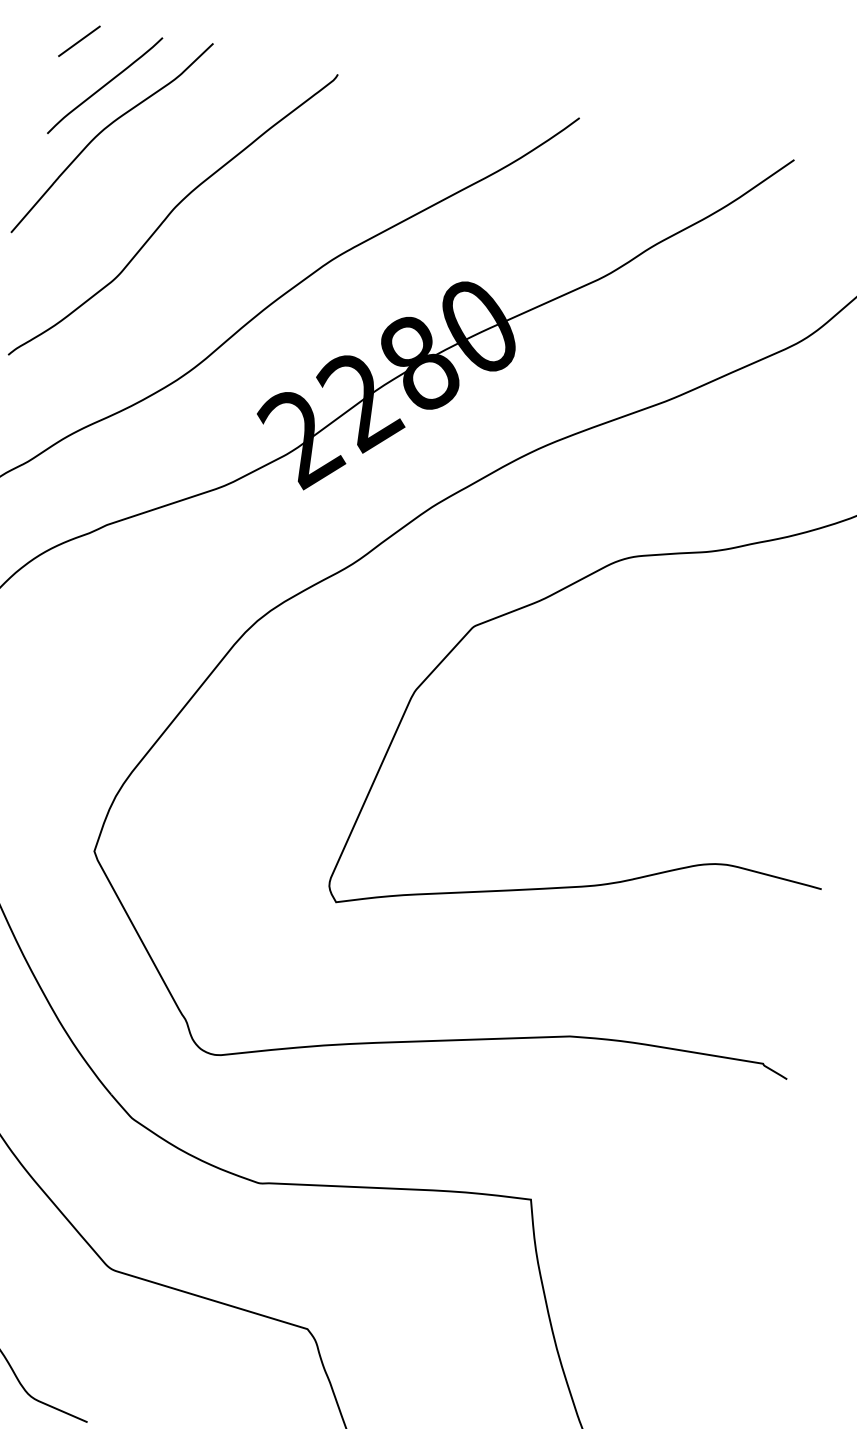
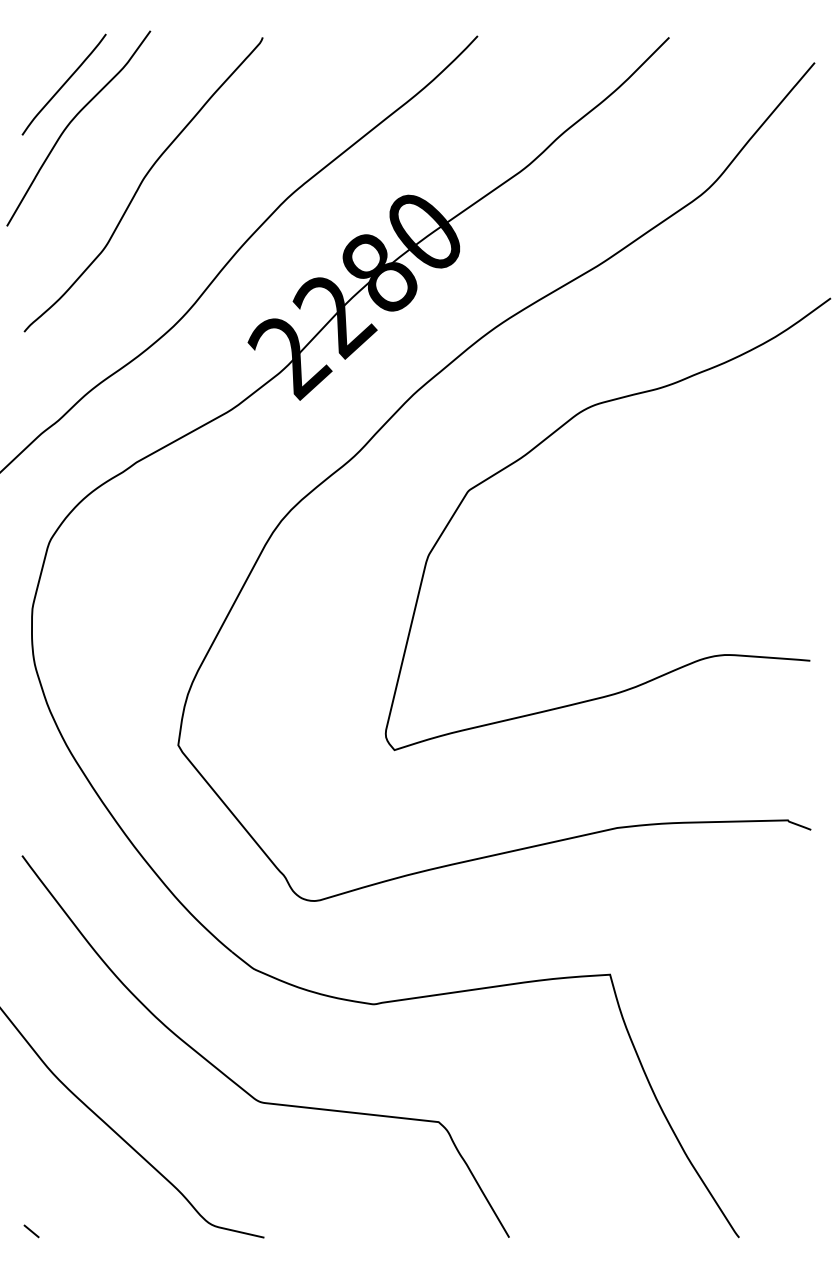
line: (78, 41) -> (34, 50), removed

